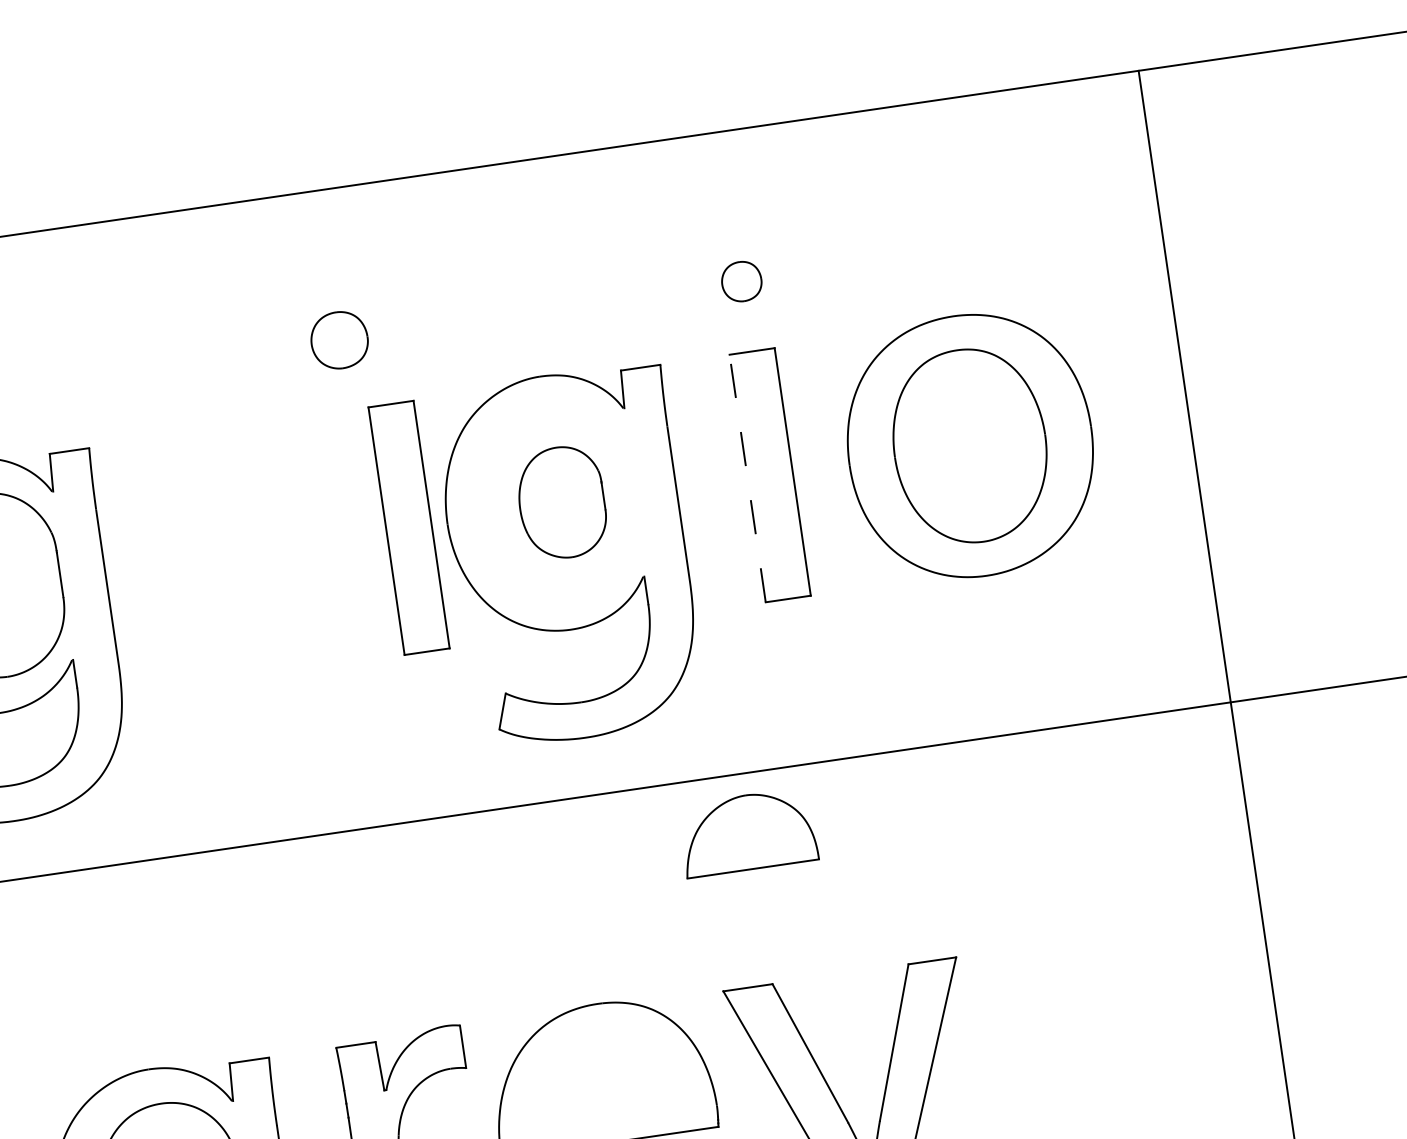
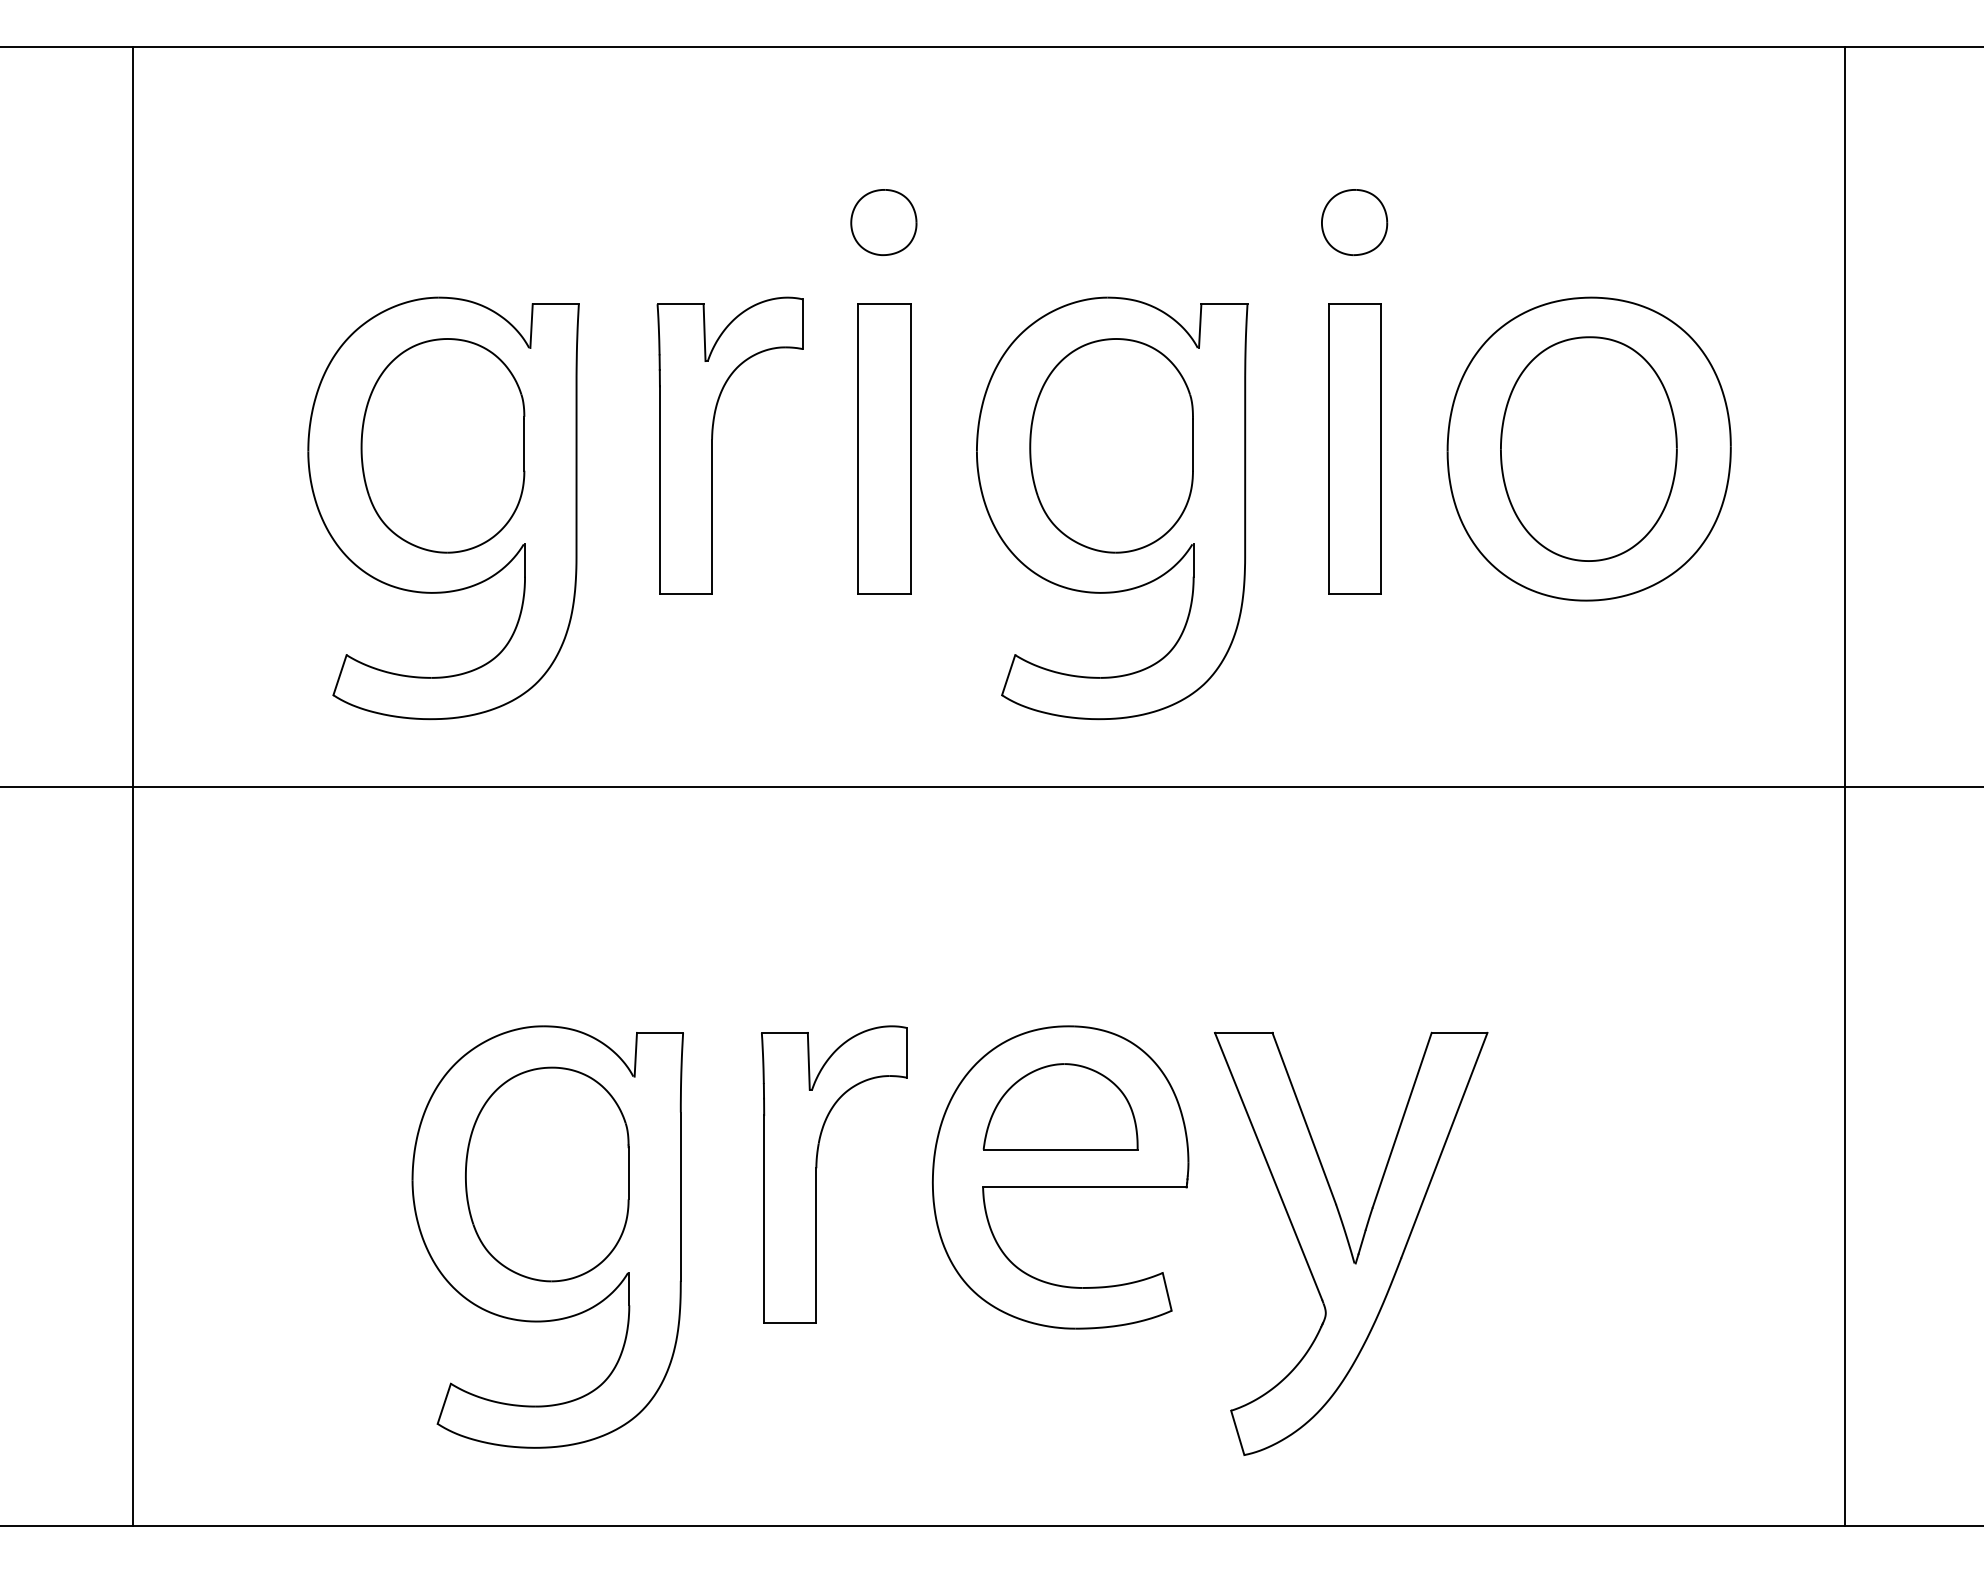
part: (741, 281) -> (1354, 222), size x1.43
line: (747, 478) -> (1328, 449), dashed -> solid
part: (561, 502) -> (1111, 445), size x1.67
part: (409, 527) -> (884, 448), moved
part: (220, 552) -> (712, 445), added
part: (747, 832) -> (1060, 1106), moved

